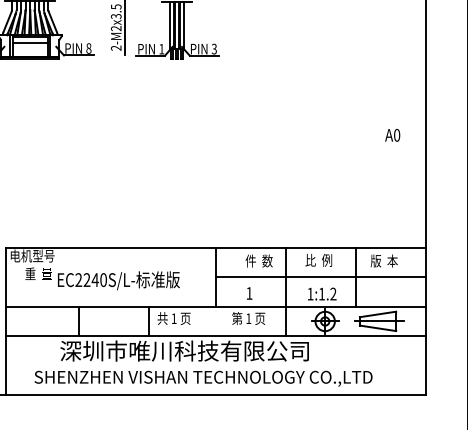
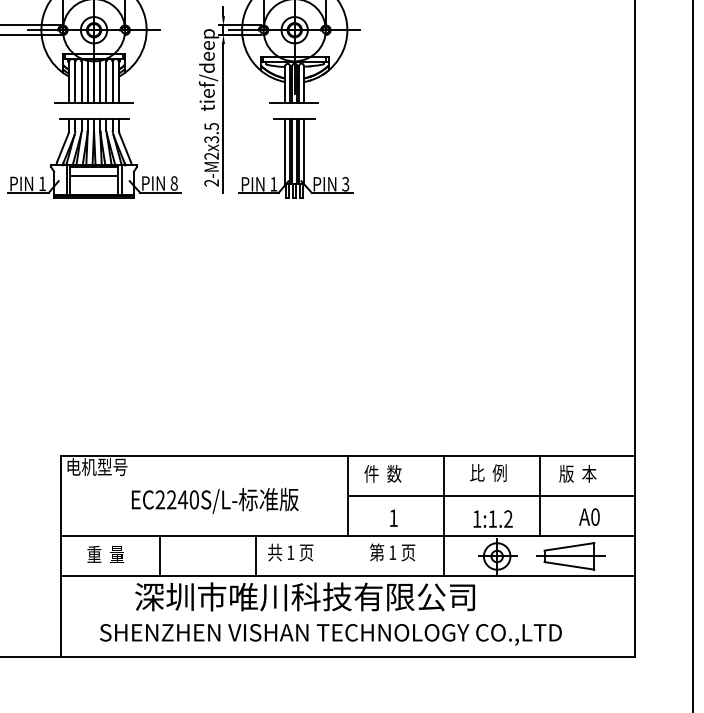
text: (392, 134) -> (589, 516), moved
text: (258, 260) -> (382, 473), moved
text: (38, 273) -> (105, 553), moved

